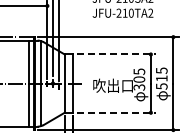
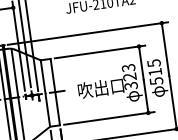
line: (116, 54) -> (99, 52), dashed -> solid
text: (139, 75) -> (129, 72), 305 -> 323
line: (116, 112) -> (109, 118), dashed -> solid

